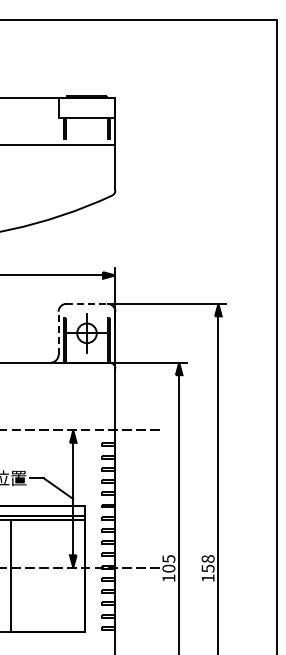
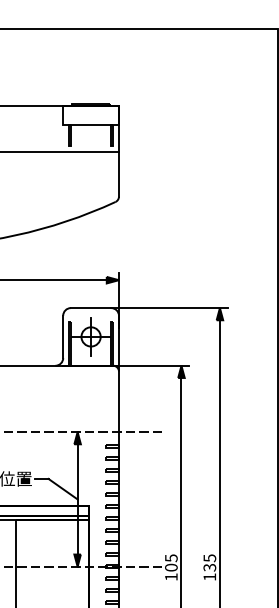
line: (87, 303) -> (91, 307), dashed -> solid
line: (58, 333) -> (63, 337), dashed -> solid
text: (207, 563) -> (209, 562), 158 -> 135

